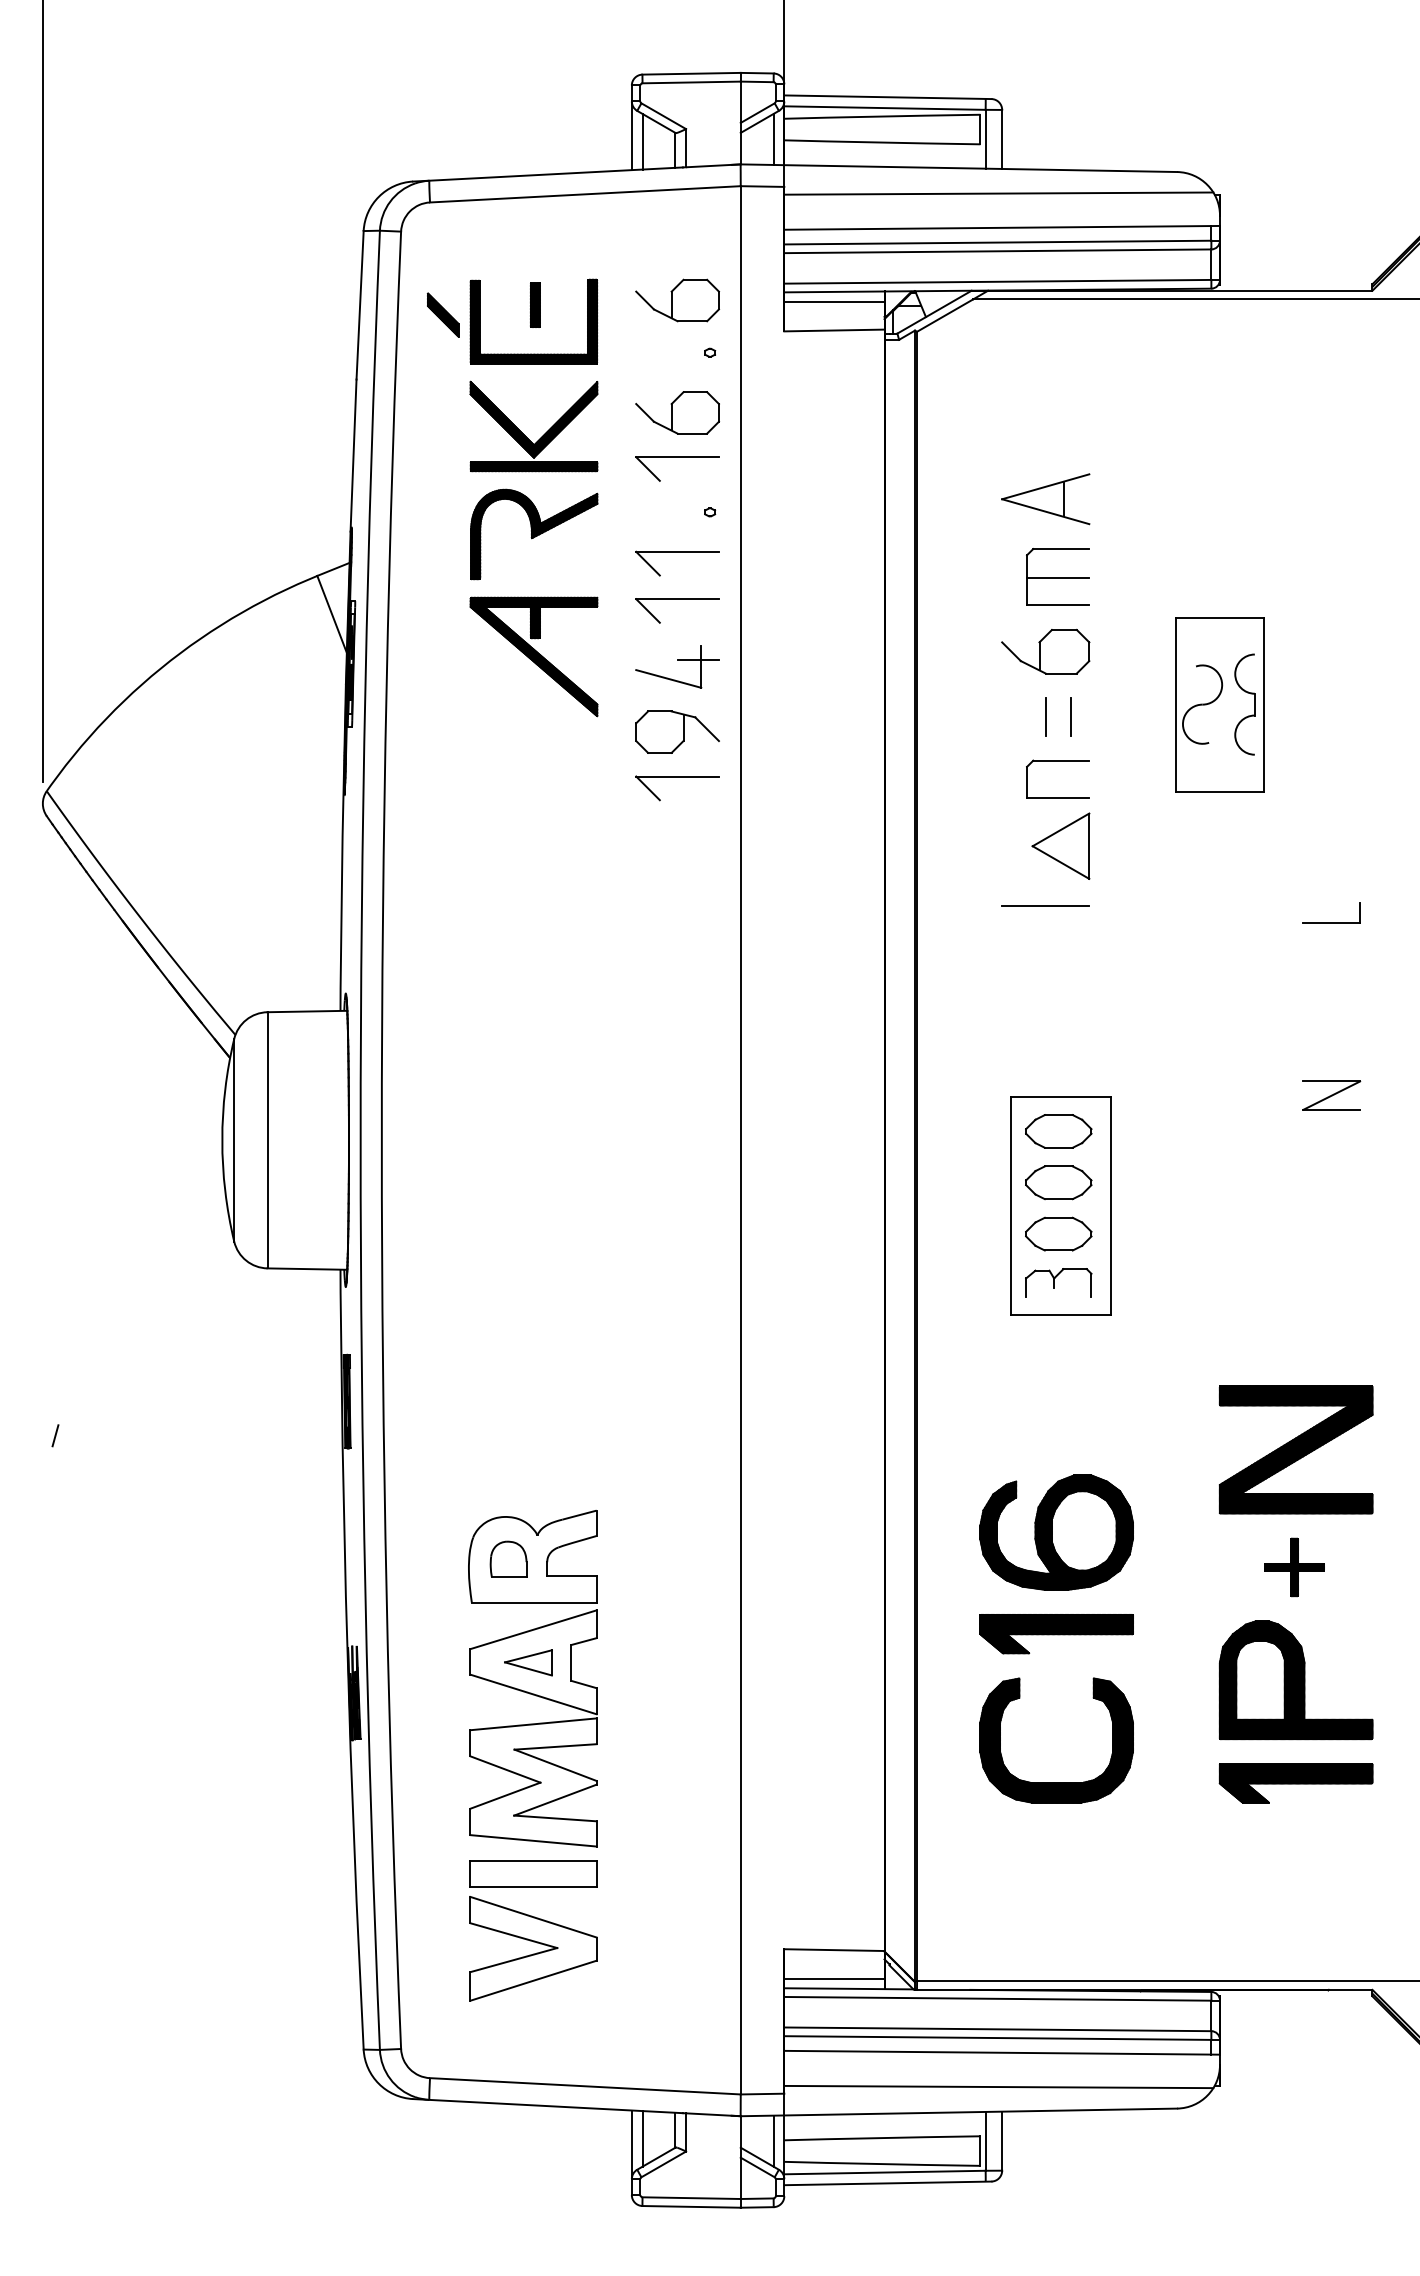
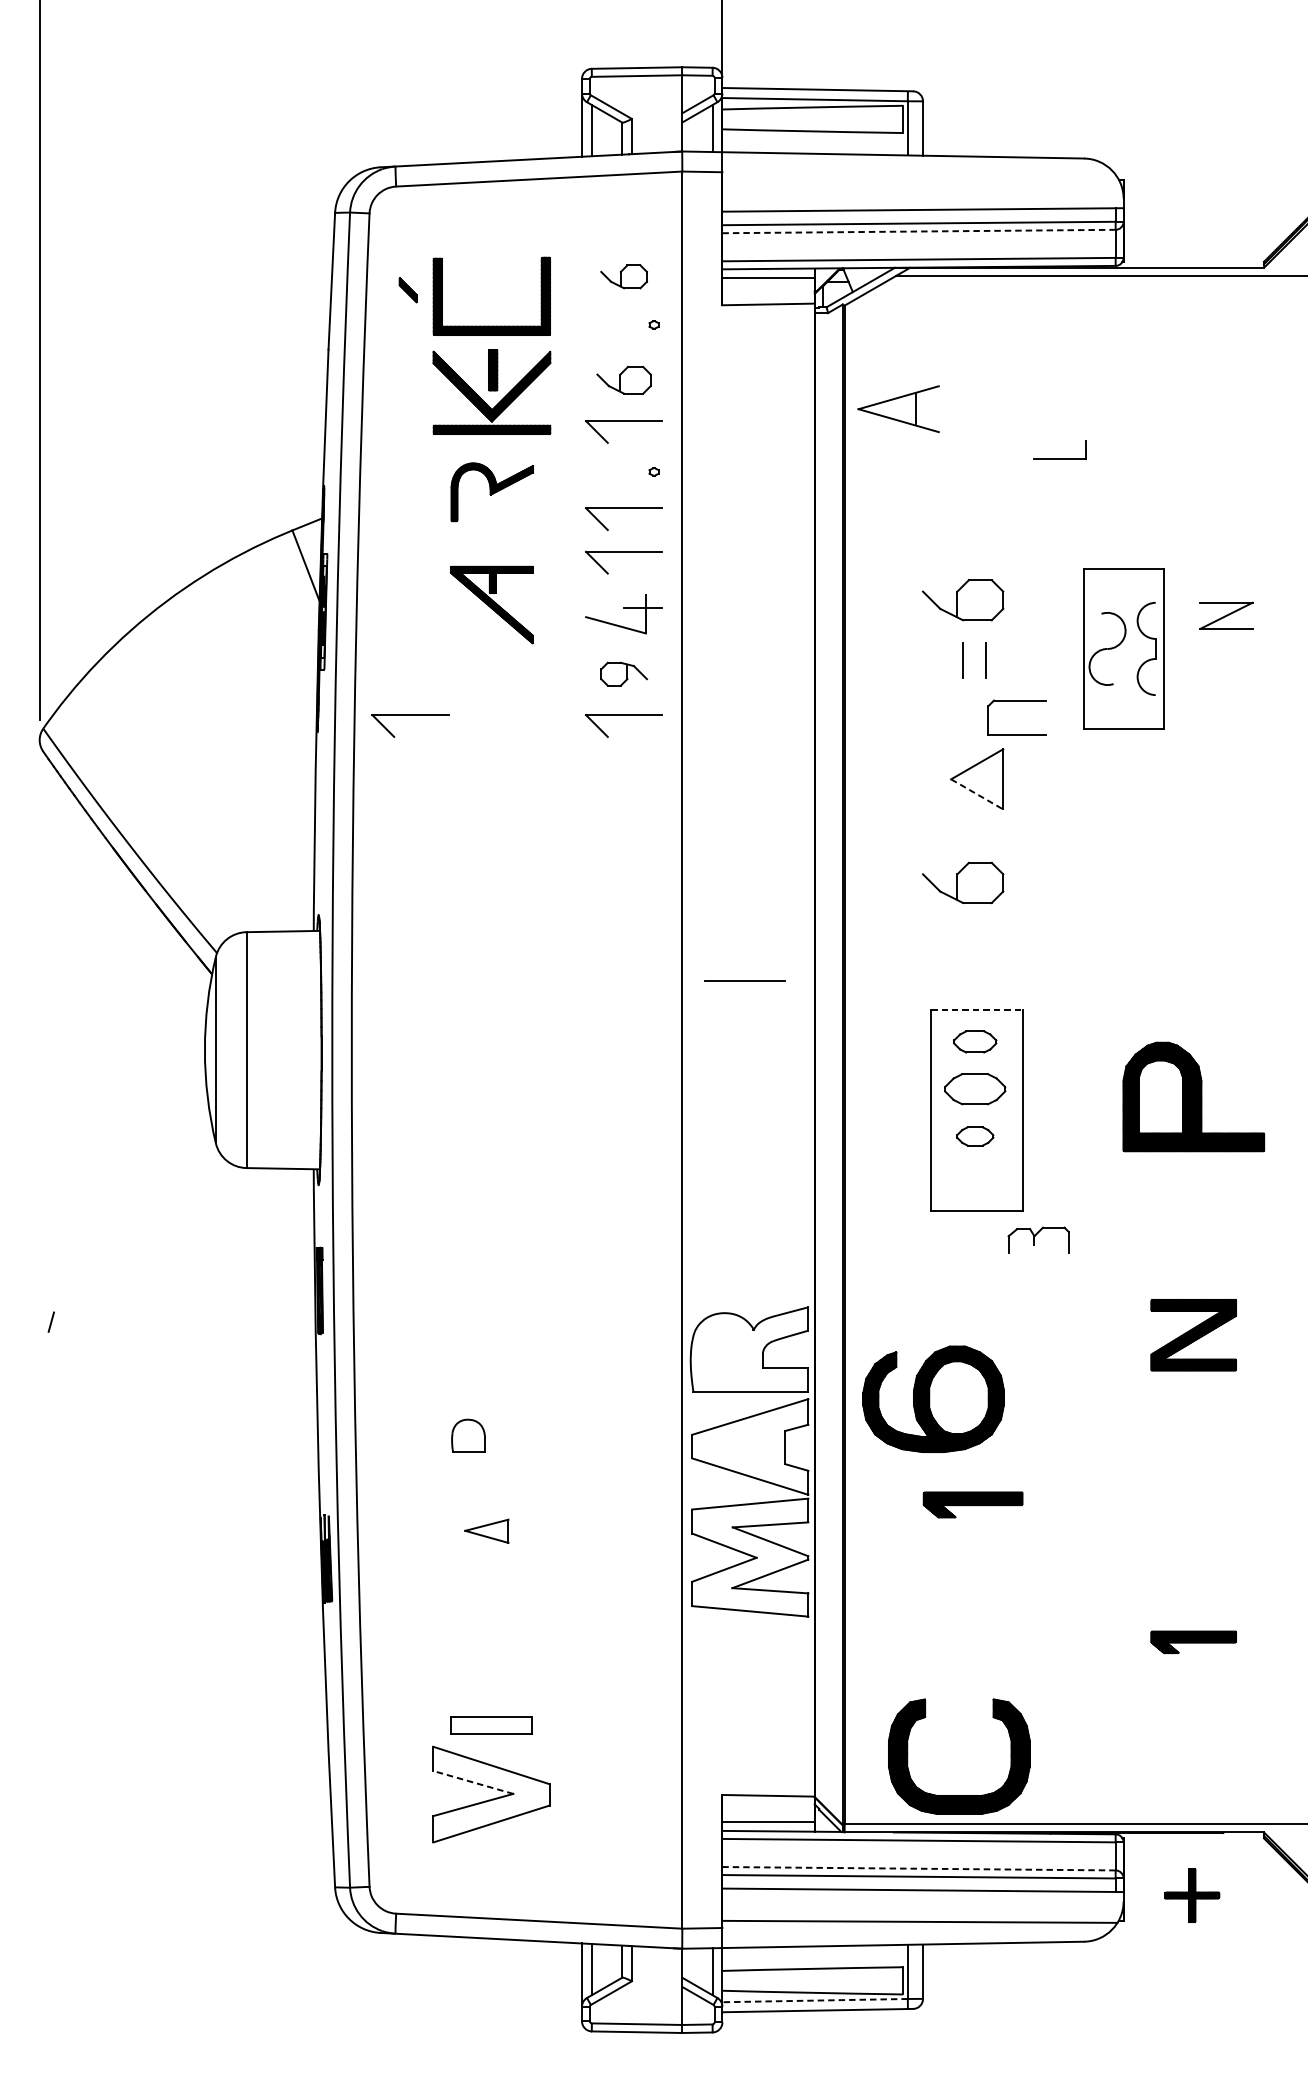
line: (998, 193) -> (919, 178), removed
line: (997, 251) -> (918, 231), solid -> dashed
part: (677, 300) -> (624, 276), size x0.6
part: (535, 304) -> (493, 369), moved
part: (442, 314) -> (407, 289), size x0.6
part: (677, 412) -> (624, 379), size x0.7
part: (1045, 499) -> (898, 409), moved
part: (534, 534) -> (492, 492), size x0.7
part: (1057, 576) -> (973, 530), removed
part: (533, 656) -> (491, 604), size x0.7
part: (677, 731) -> (624, 673), size x0.6
part: (1057, 761) -> (1016, 701), moved
part: (445, 777) -> (410, 716), added
line: (1061, 862) -> (977, 794), solid -> dashed
line: (1045, 905) -> (744, 980), moved
part: (1331, 922) -> (1059, 459), moved
part: (1045, 958) -> (962, 882), added
part: (1331, 1095) -> (1226, 615), moved
line: (1061, 1096) -> (977, 1009), solid -> dashed
part: (1058, 1131) -> (974, 1042), size x0.7
part: (1058, 1233) -> (974, 1135), size x0.6
part: (1058, 1282) -> (1038, 1239), moved
part: (1295, 1449) -> (1193, 1334), size x0.6
part: (1056, 1532) -> (933, 1399), moved
part: (1294, 1567) -> (1192, 1895), moved
part: (1056, 1634) -> (973, 1505), size x0.7
part: (532, 1678) -> (749, 1461), moved
part: (1295, 1680) -> (1193, 1097), moved
part: (1056, 1782) -> (959, 1795), moved
part: (1295, 1783) -> (1193, 1642), size x0.6
part: (533, 1873) -> (491, 1725), size x0.7
line: (513, 1935) -> (473, 1782), solid -> dashed
line: (997, 2029) -> (918, 1868), solid -> dashed
line: (884, 2172) -> (814, 2000), solid -> dashed

